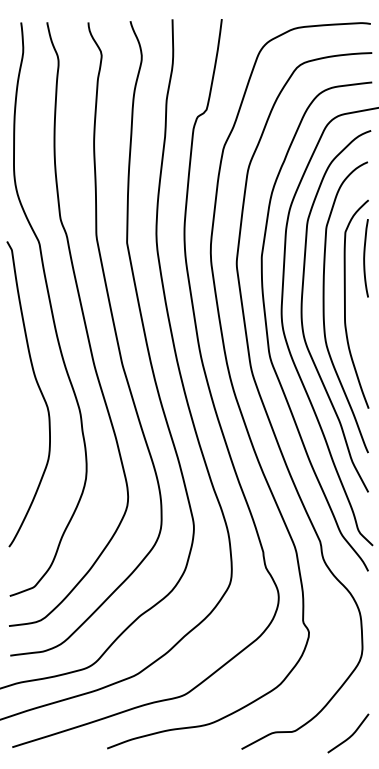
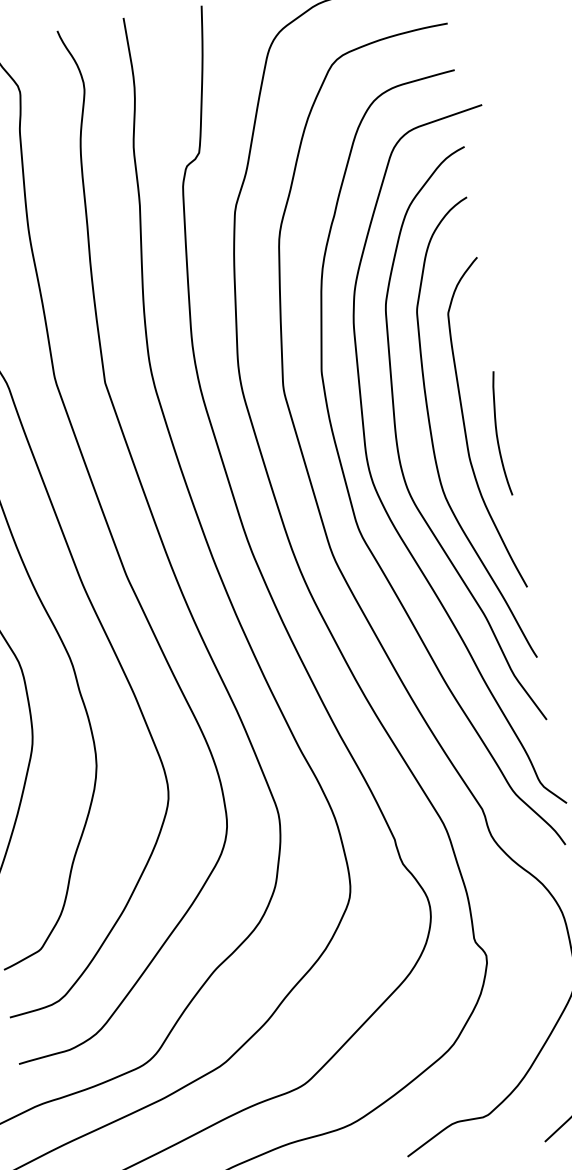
curve: (365, 257) -> (498, 432), moved

